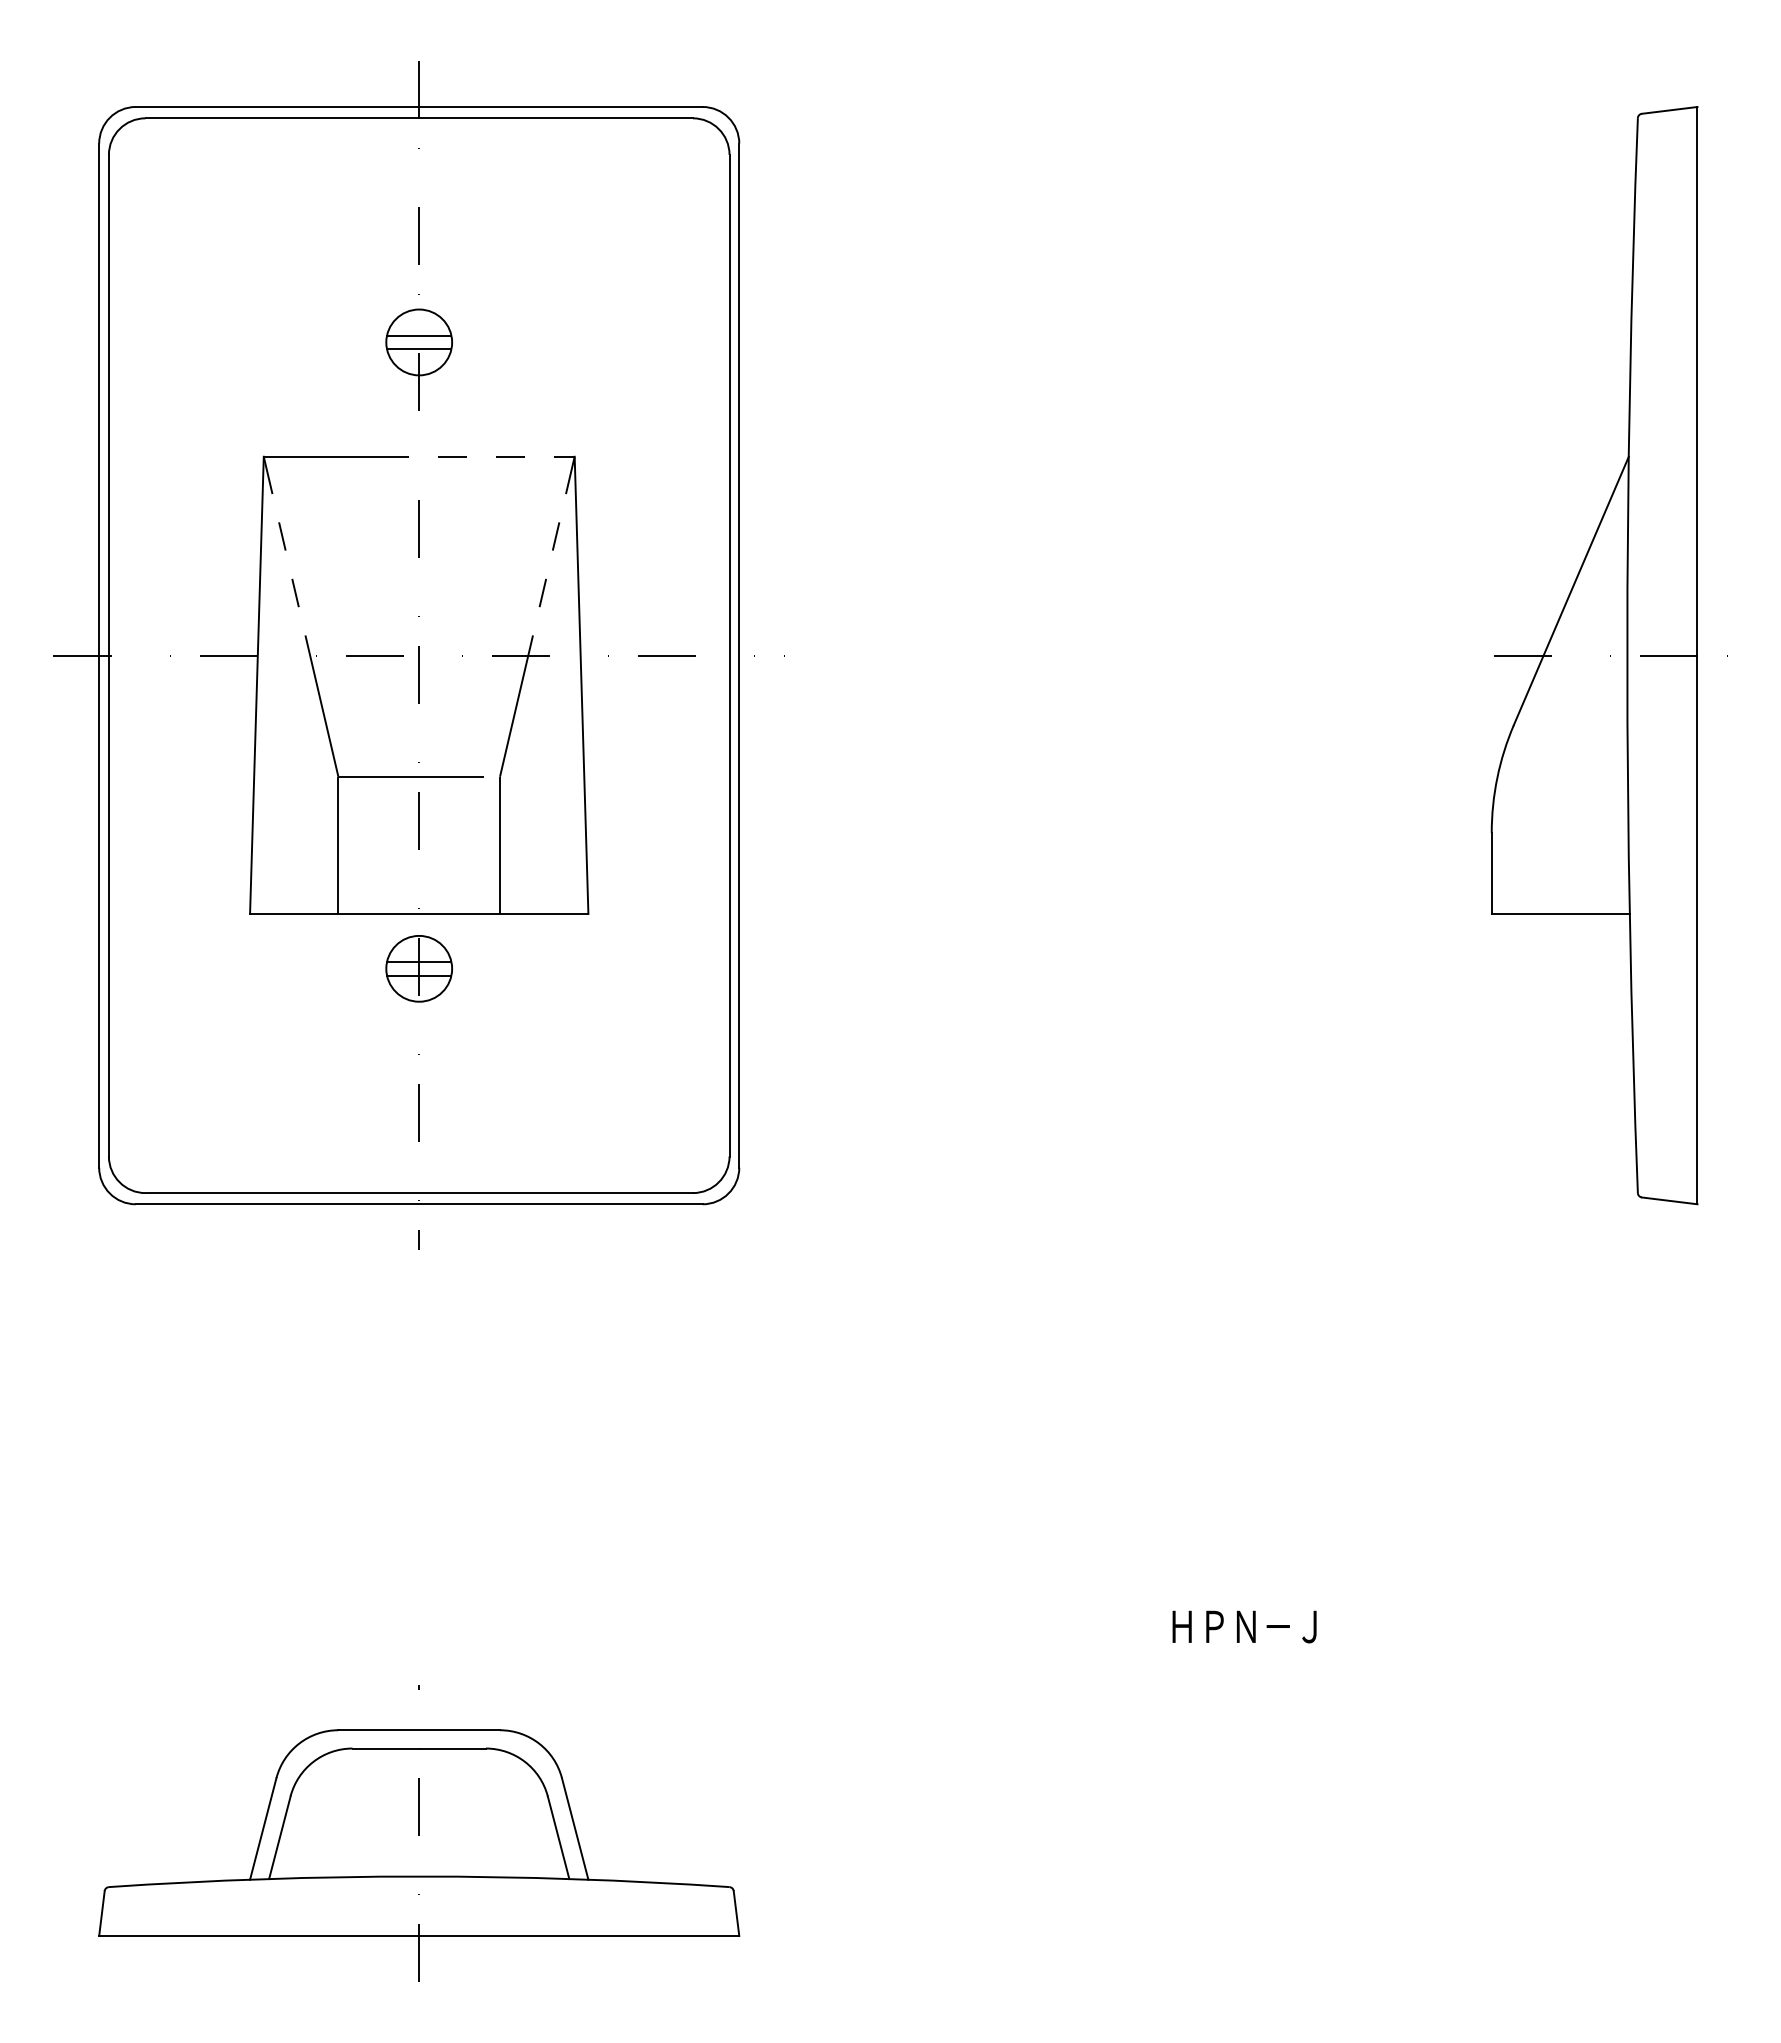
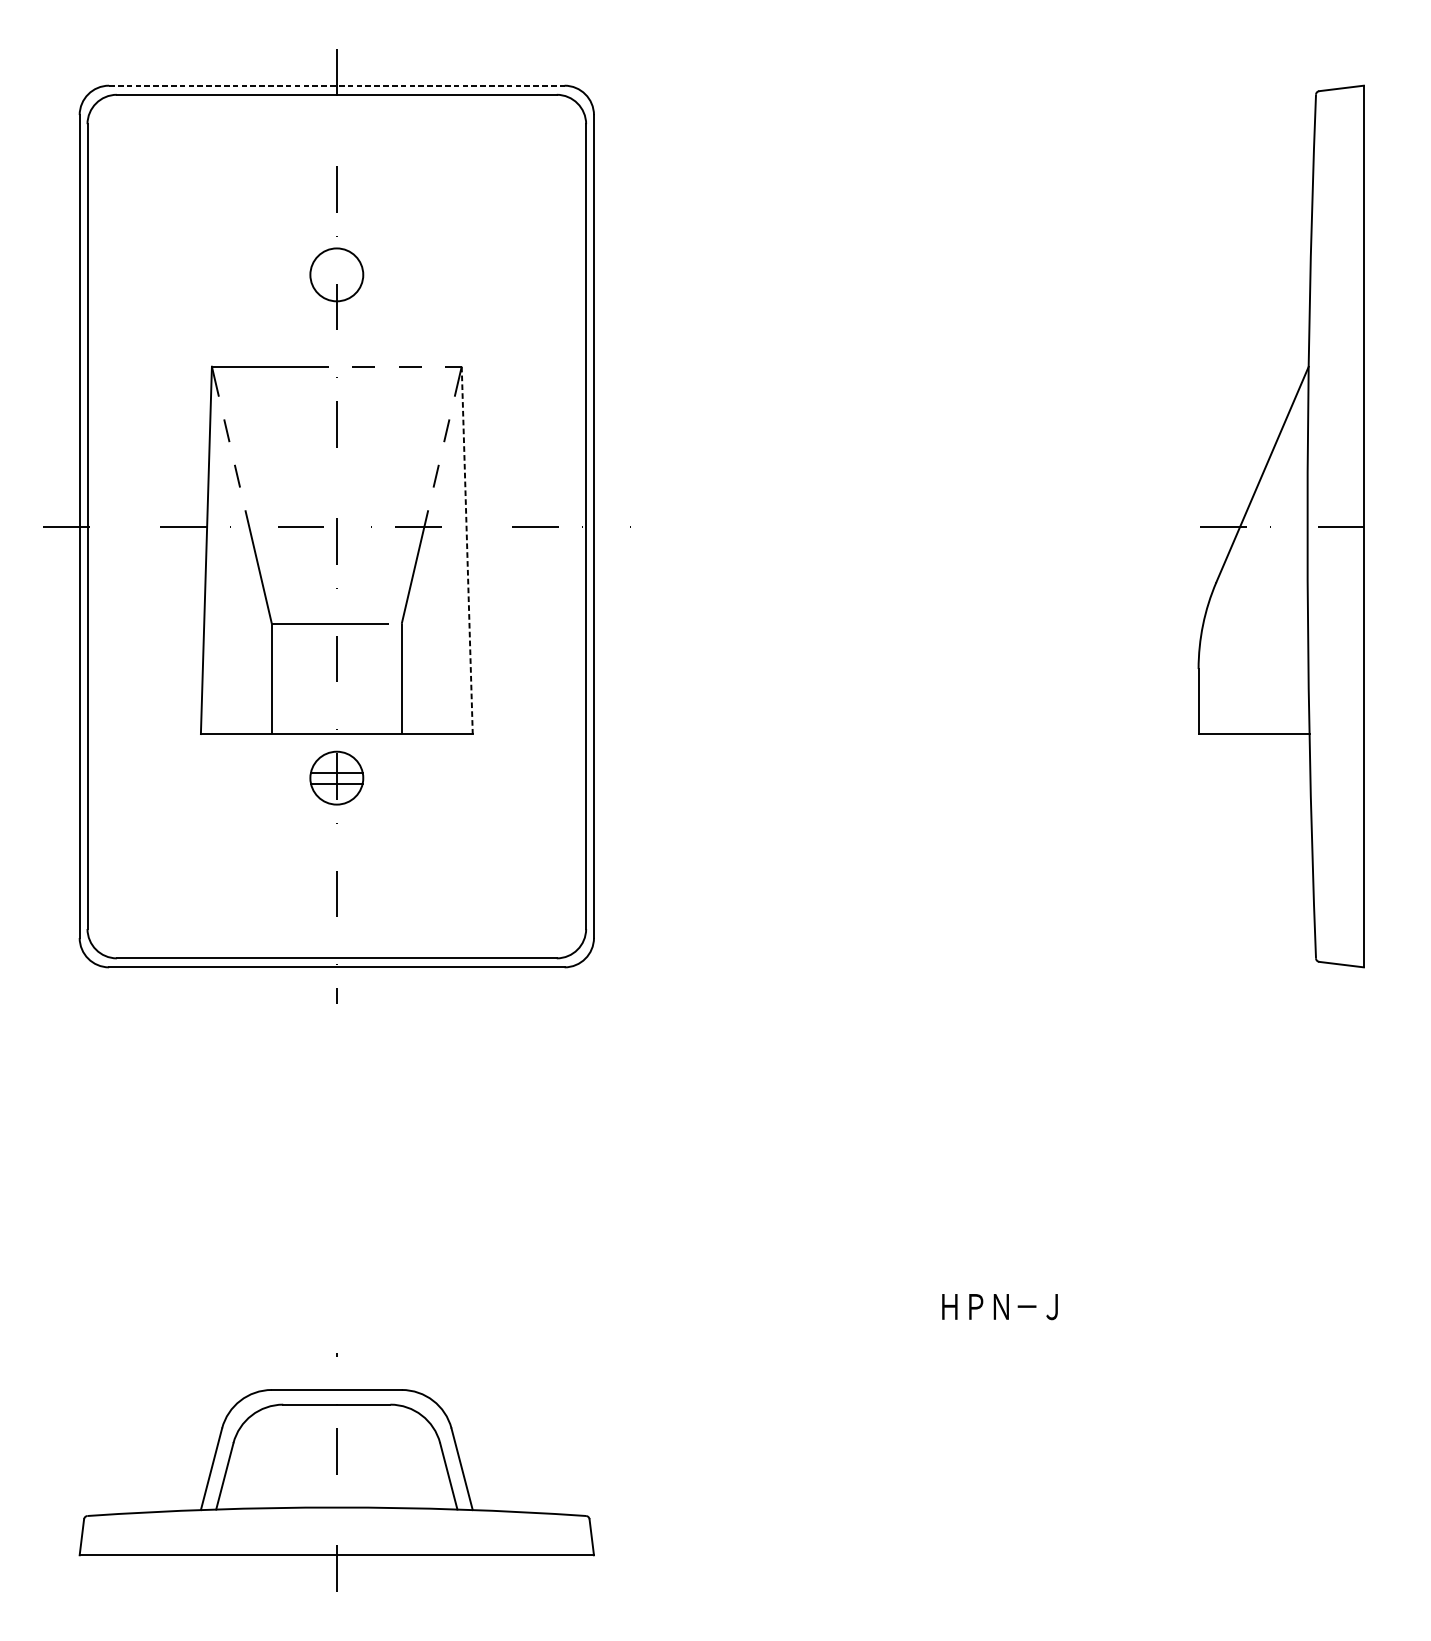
line: (419, 107) -> (337, 86), solid -> dashed
line: (419, 335) -> (337, 269), removed
line: (419, 349) -> (337, 280), removed
line: (581, 685) -> (467, 550), solid -> dashed

